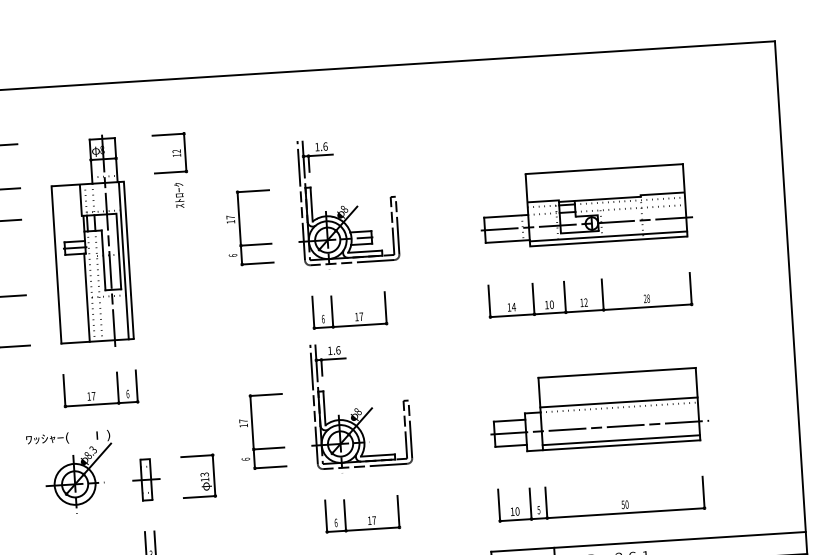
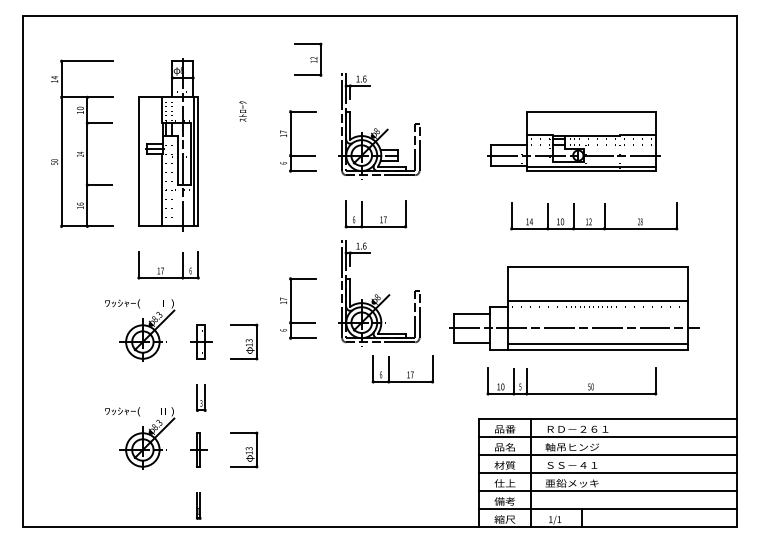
part: (170, 153) -> (308, 59), moved
part: (590, 295) -> (594, 216), moved
part: (598, 410) -> (574, 308), size x1.4
part: (361, 514) -> (402, 369), moved

